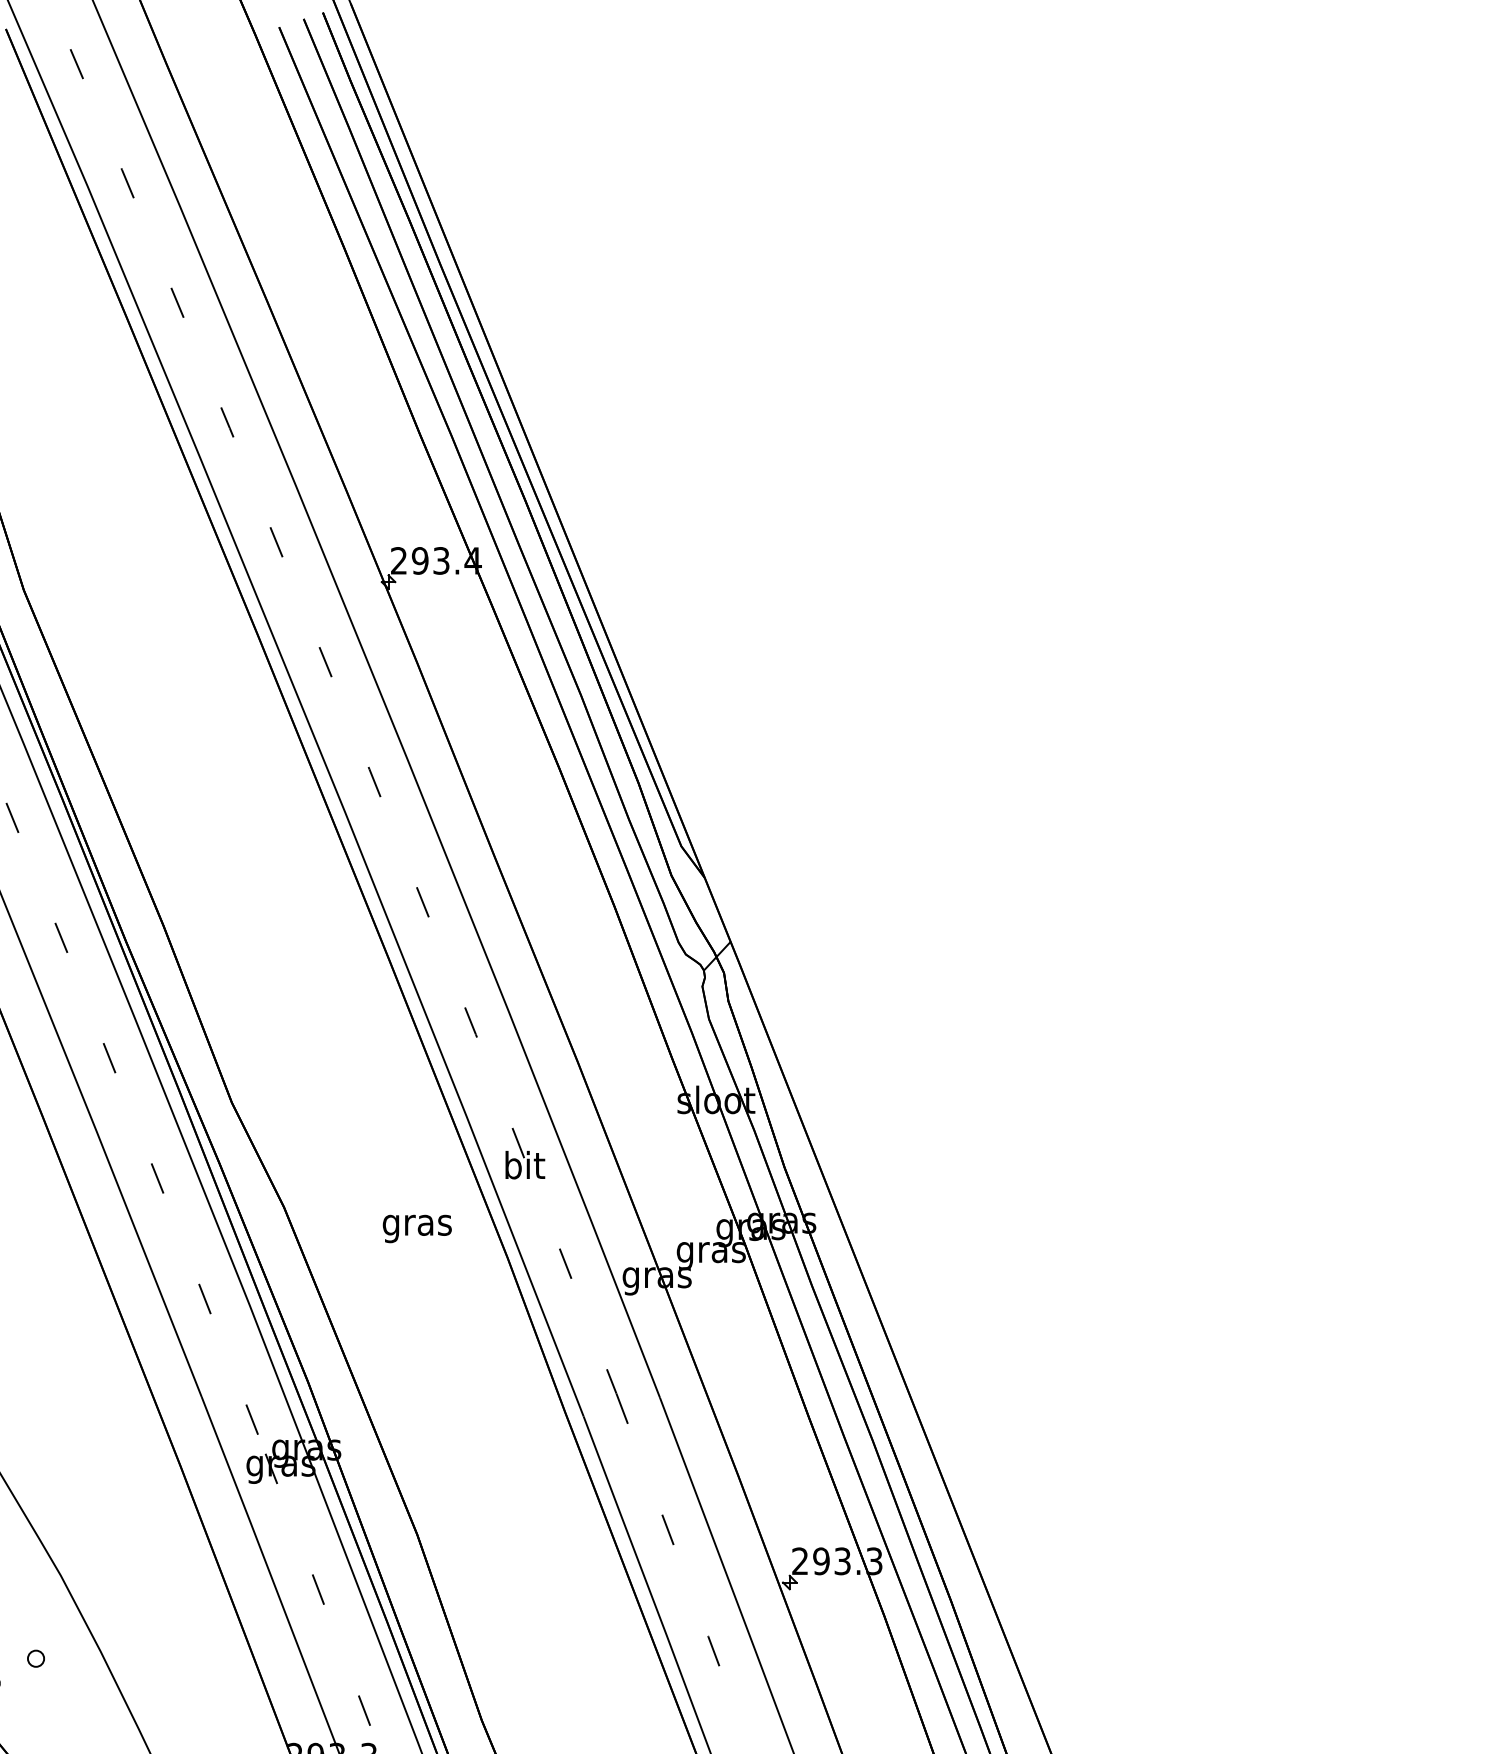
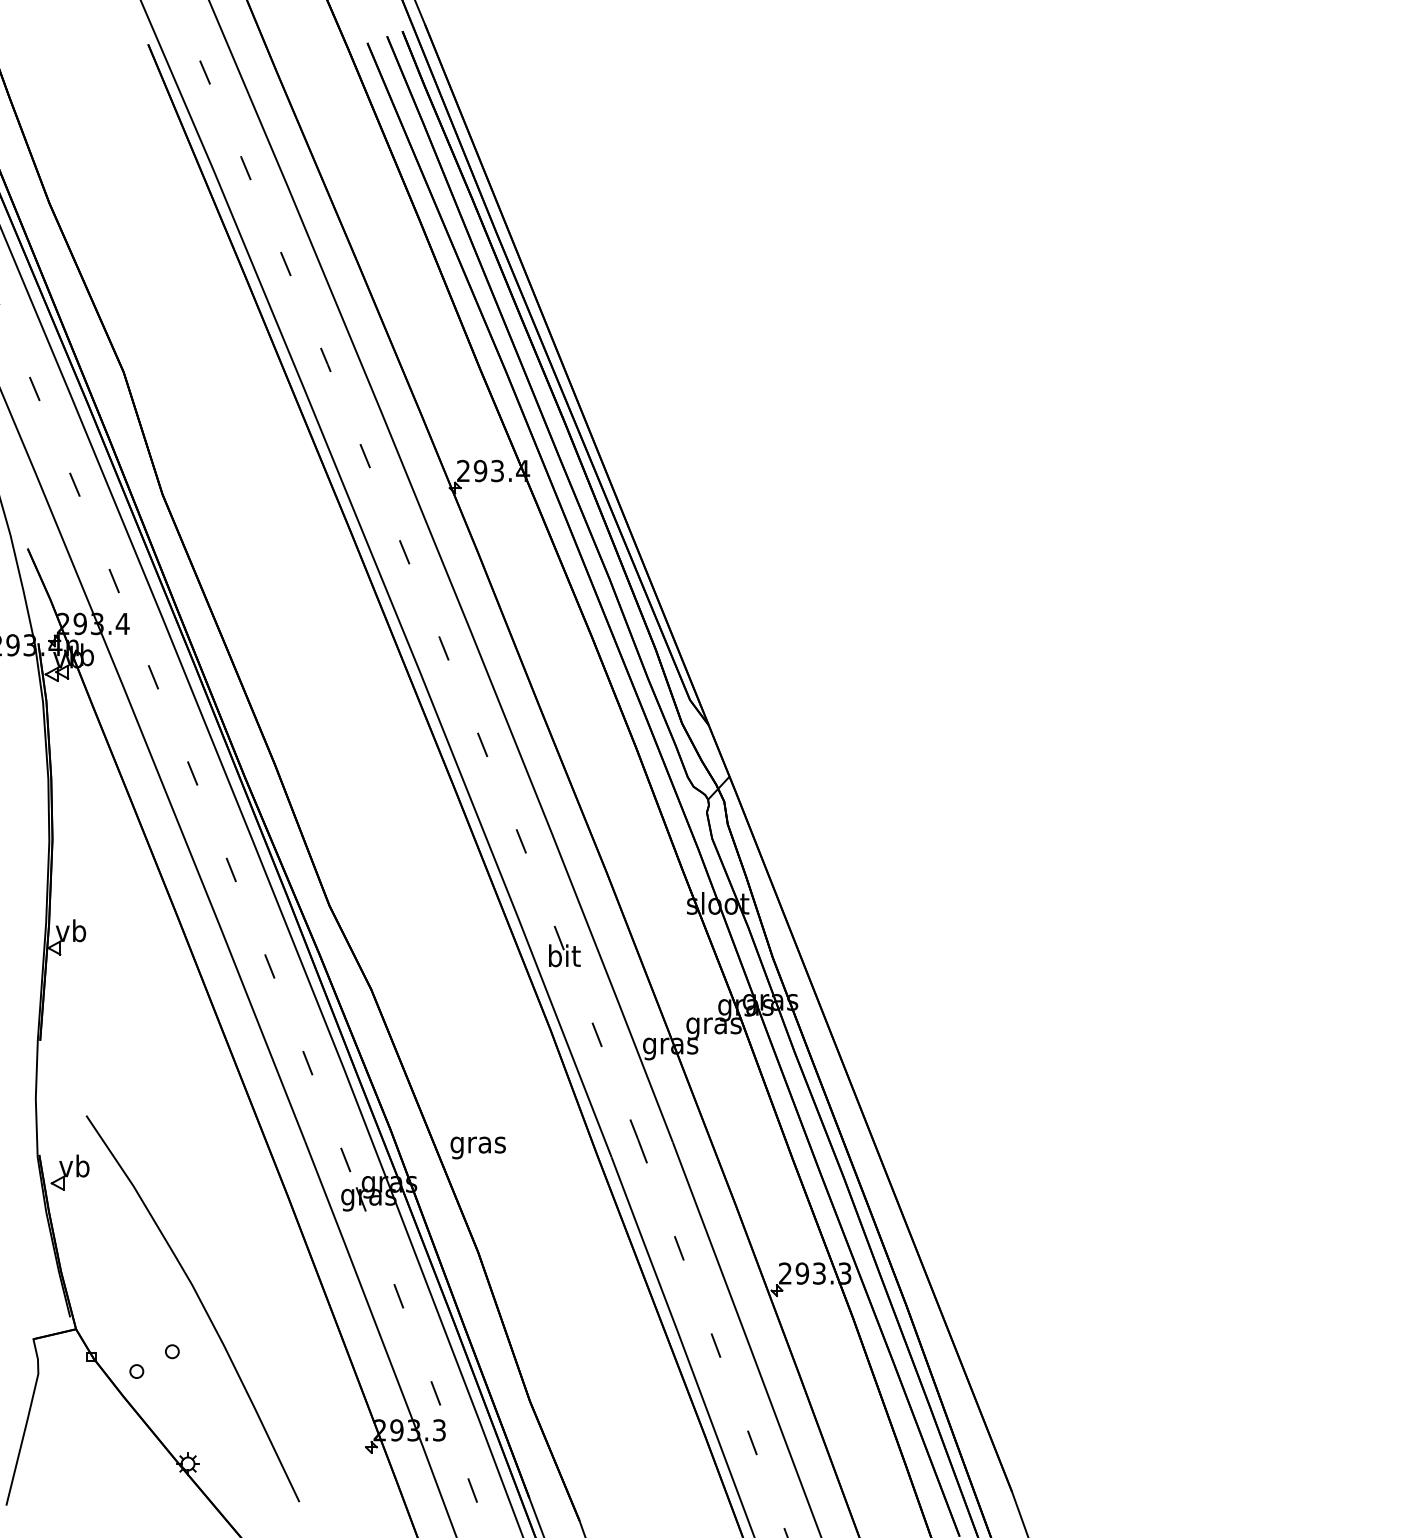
text: (416, 1228) -> (477, 1147), moved

